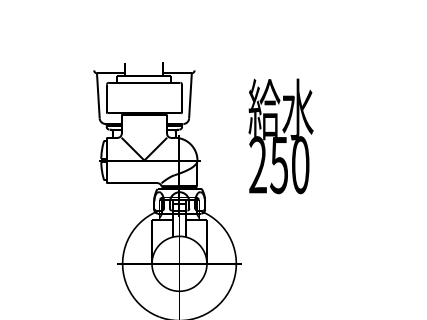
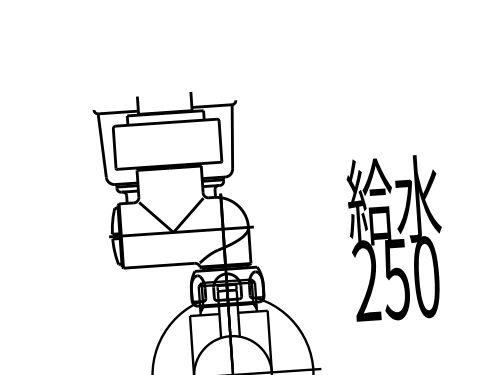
text: (280, 136) -> (395, 238), moved

